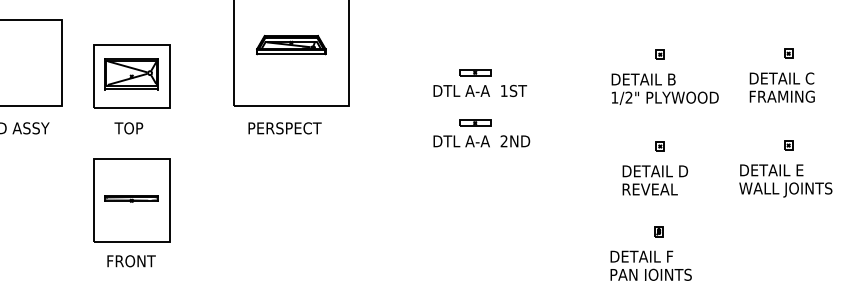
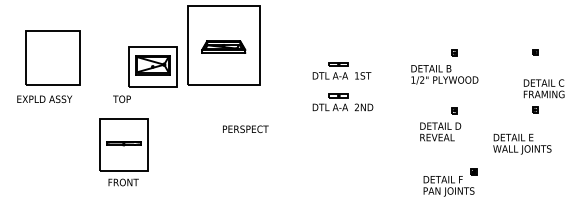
part: (131, 76) -> (152, 66), moved
text: (781, 87) -> (543, 88), moved
text: (664, 88) -> (444, 74), moved
text: (284, 127) -> (245, 128), moved
text: (655, 179) -> (440, 131), moved
text: (785, 179) -> (522, 143), moved
part: (658, 230) -> (473, 171), moved

